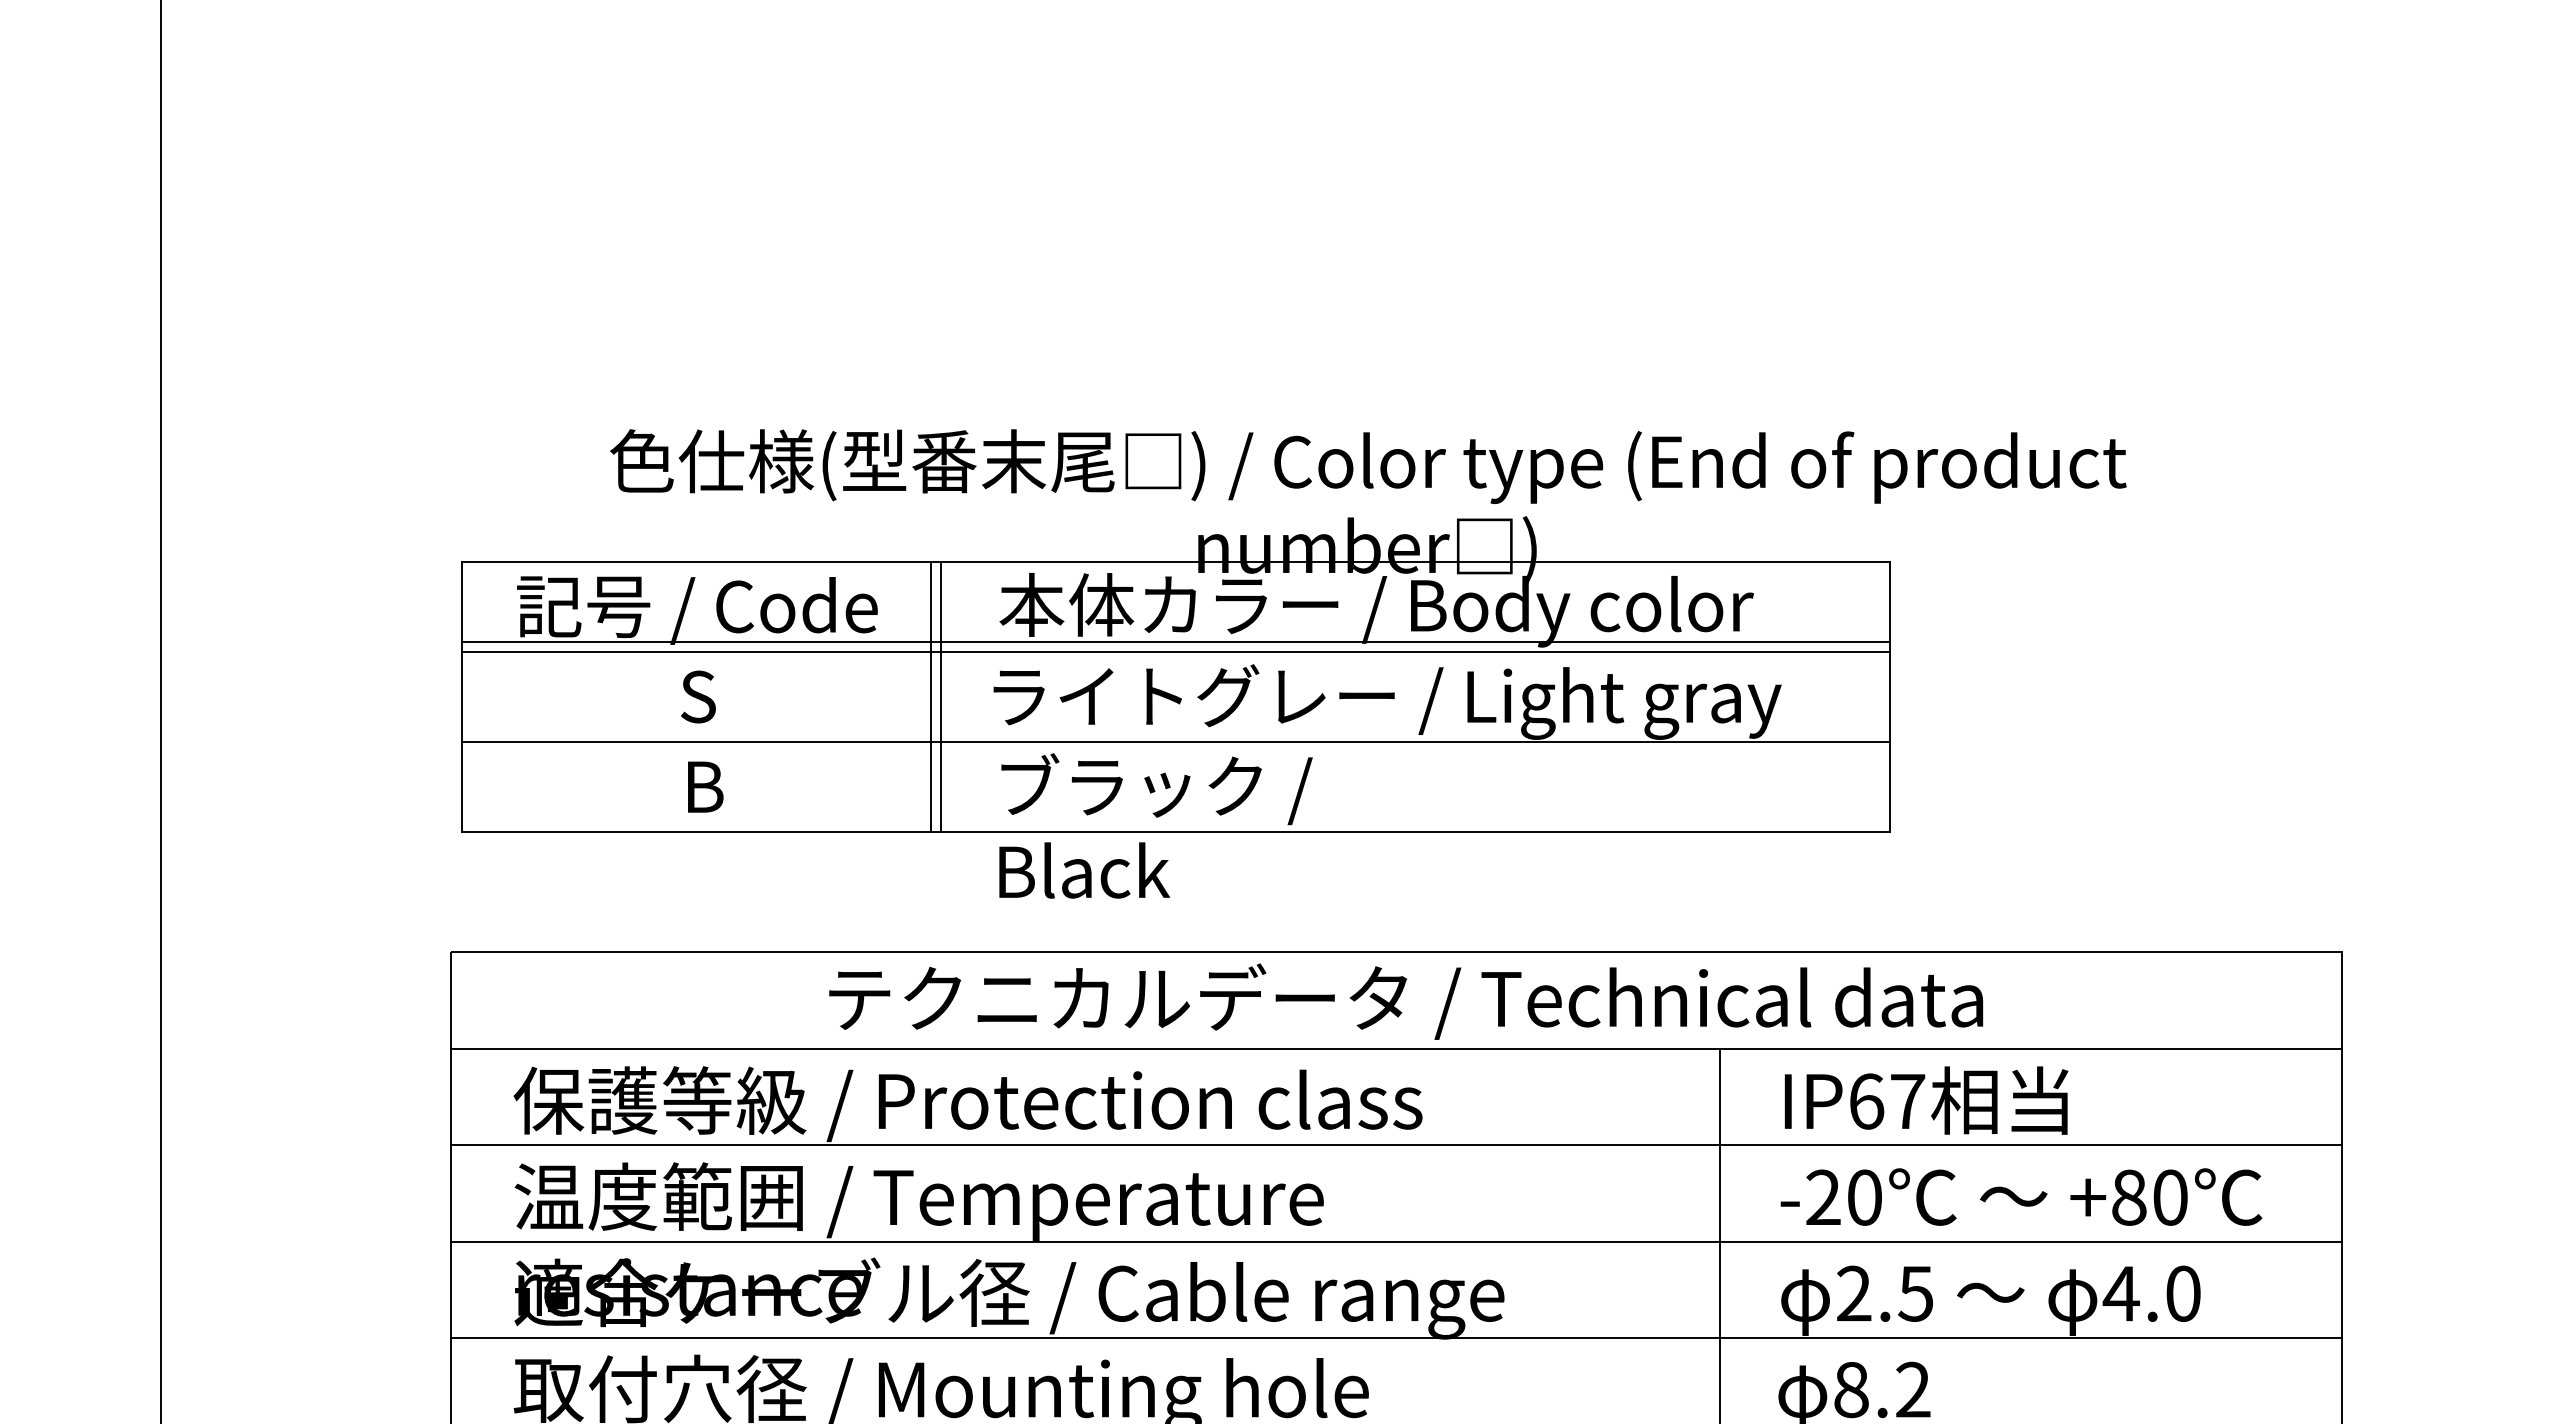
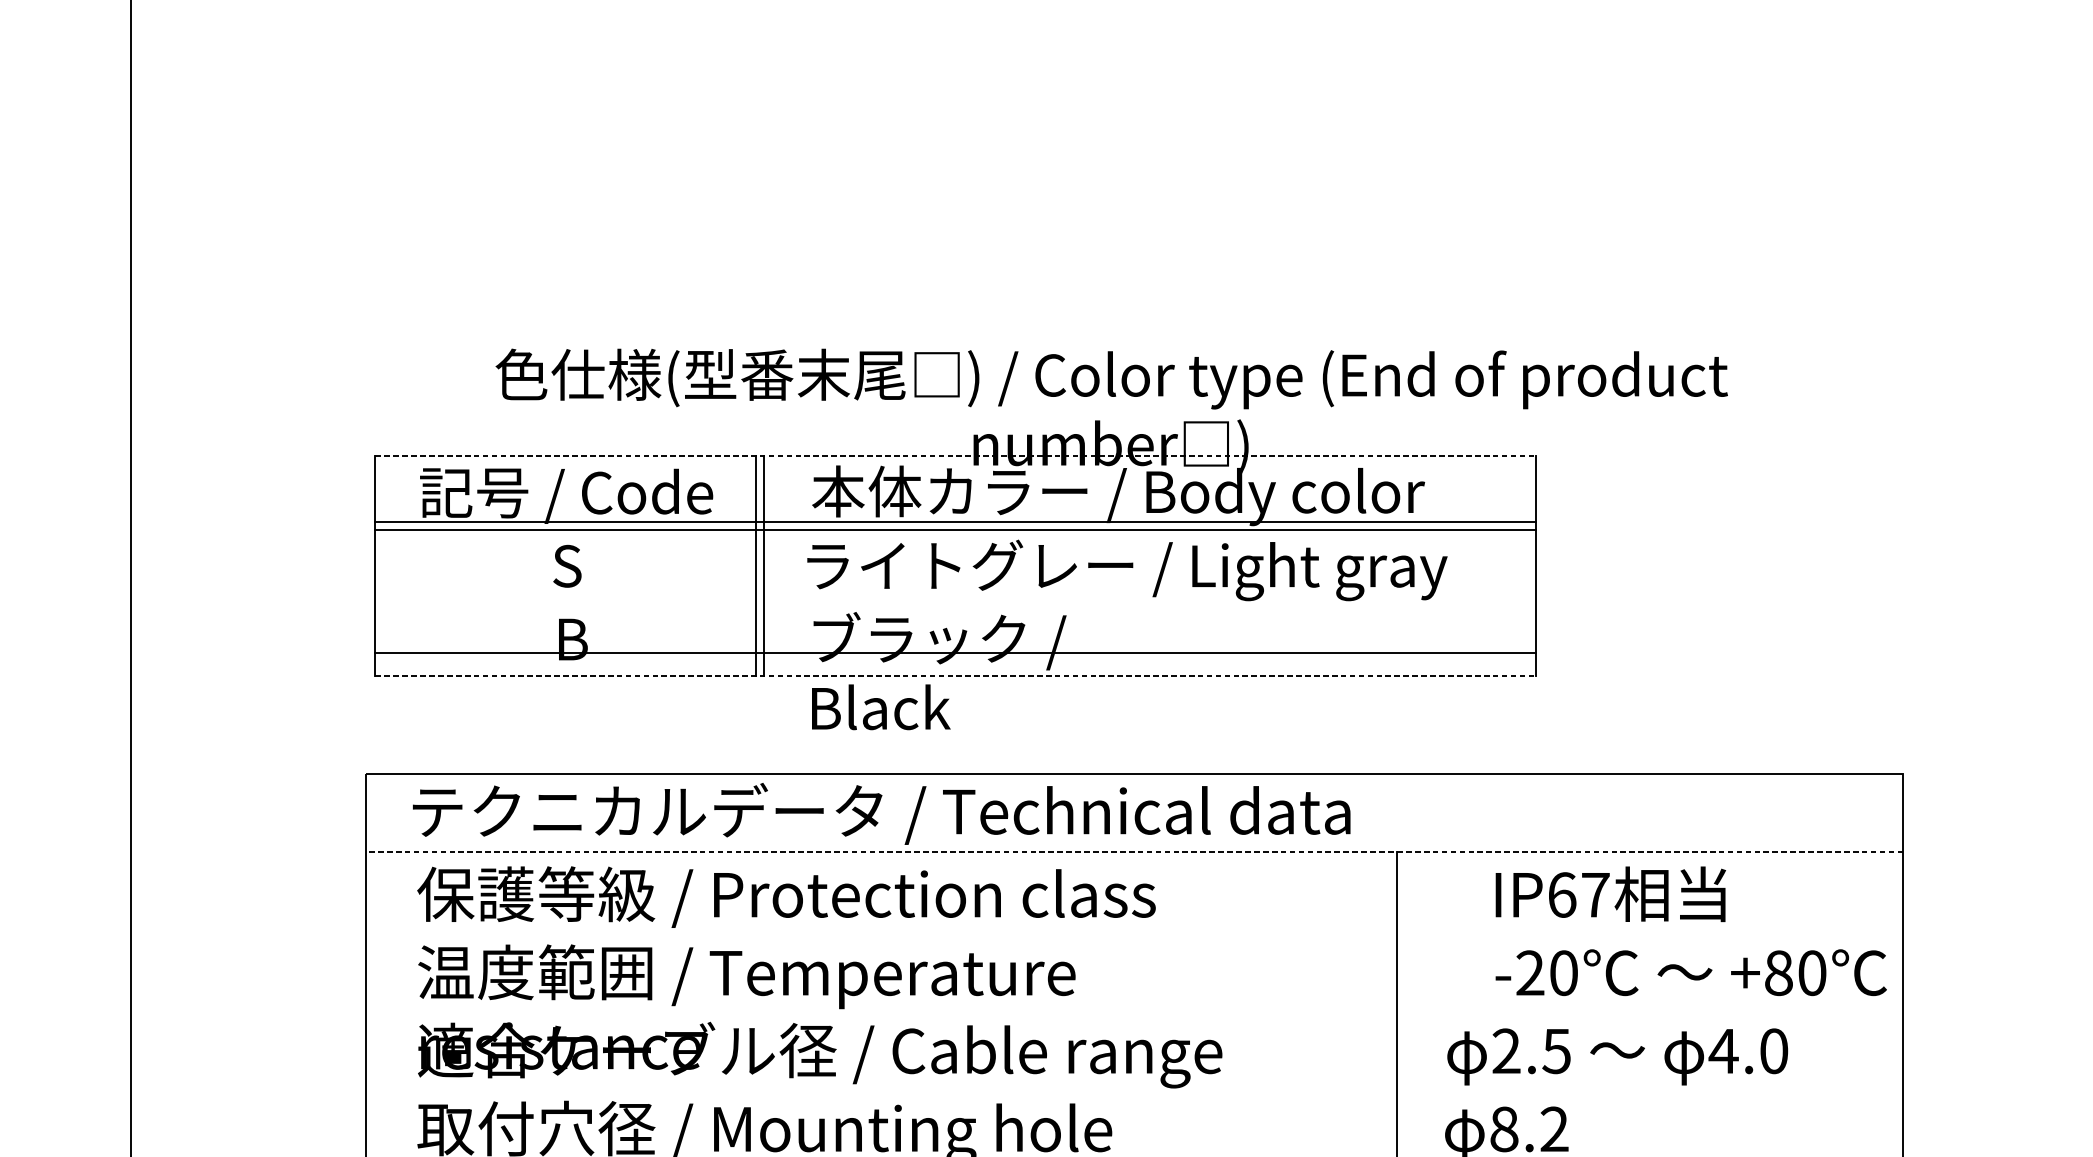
line: (1176, 561) -> (955, 456), solid -> dashed
line: (1176, 741) -> (955, 652), moved
line: (1176, 832) -> (955, 676), solid -> dashed
text: (1406, 1001) -> (881, 813), moved
line: (1396, 1048) -> (1134, 851), solid -> dashed
text: (1926, 1100) -> (1610, 894), moved
line: (1396, 1145) -> (1134, 930), removed
text: (2021, 1196) -> (1691, 972), moved
line: (1396, 1241) -> (1134, 1008), removed
line: (1396, 1338) -> (1134, 1087), removed

